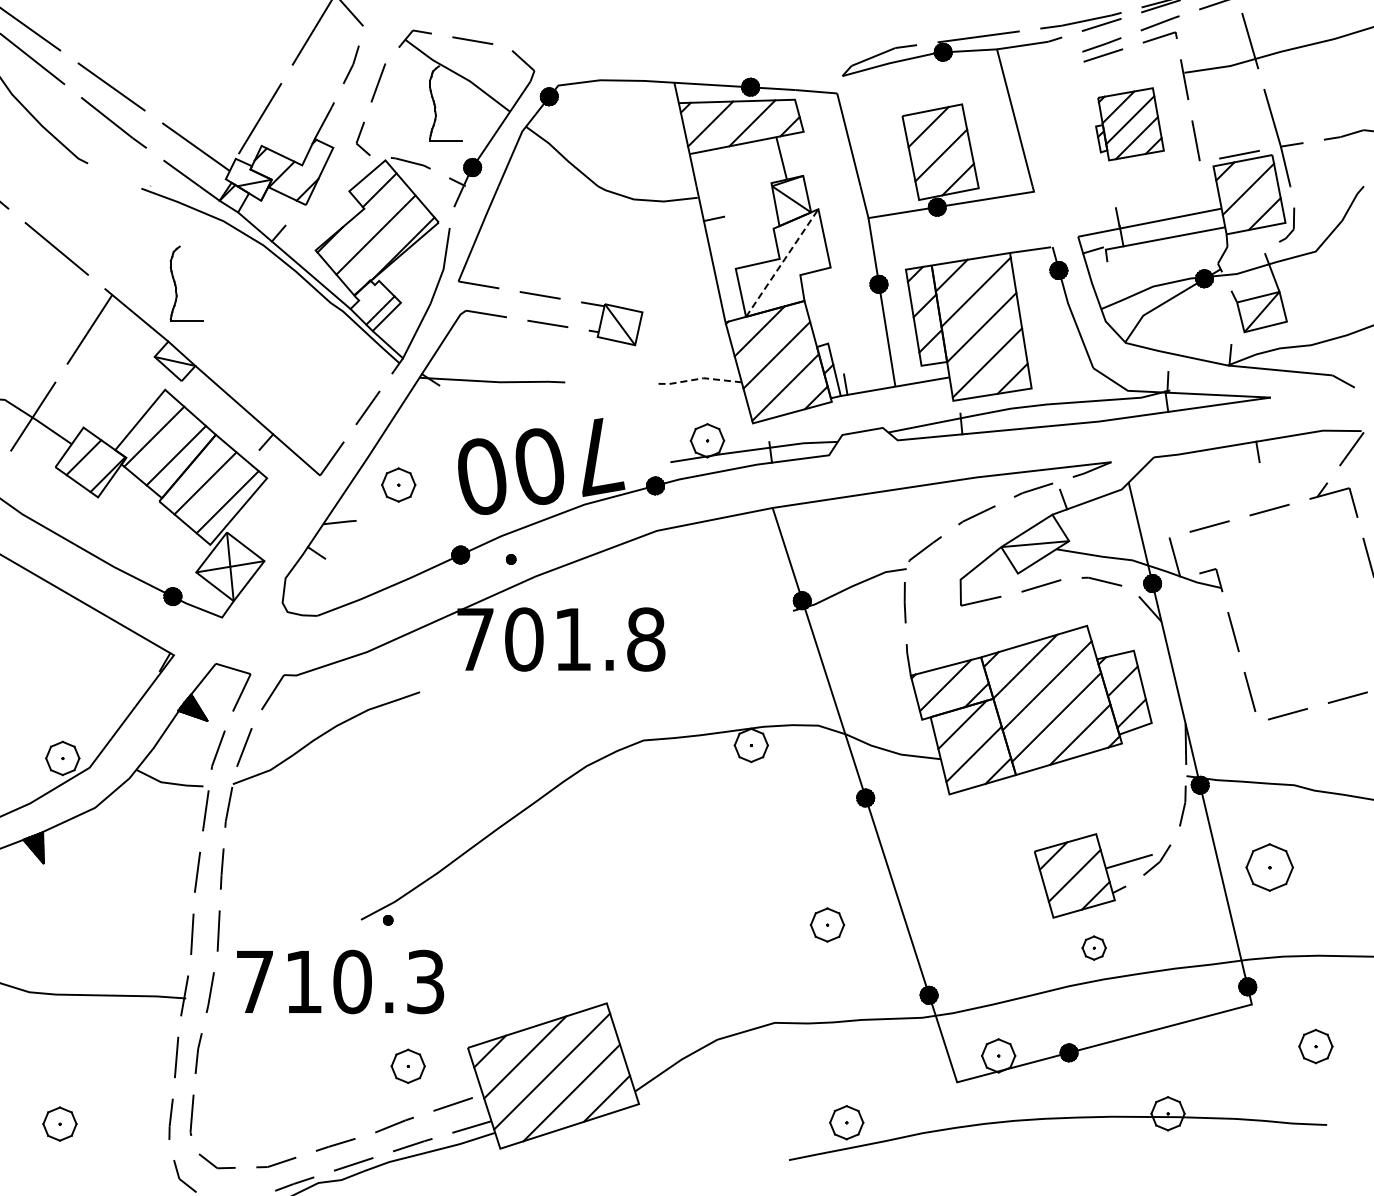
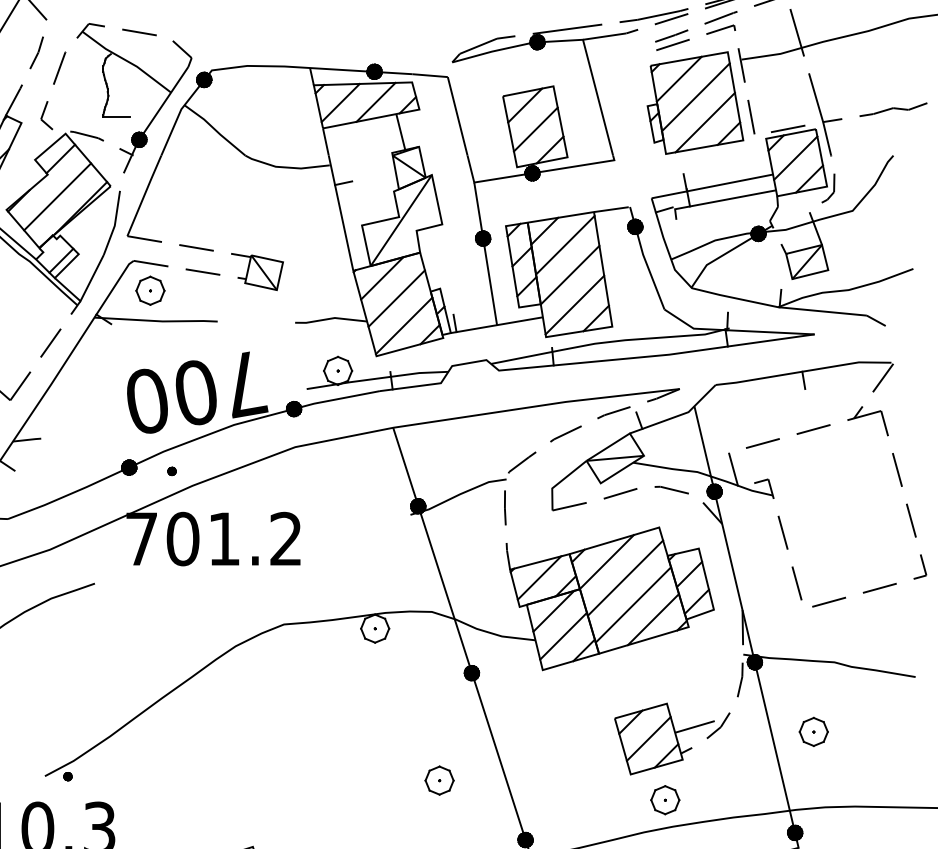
part: (1129, 124) -> (695, 103), size x1.67
line: (782, 263) -> (401, 220), dashed -> solid
line: (698, 379) -> (330, 319), dashed -> solid
part: (398, 484) -> (150, 290), moved
text: (646, 639) -> (286, 539), 701.8 -> 701.2
part: (1269, 867) -> (813, 731), size x0.71
part: (1093, 947) -> (664, 799), size x1.43

